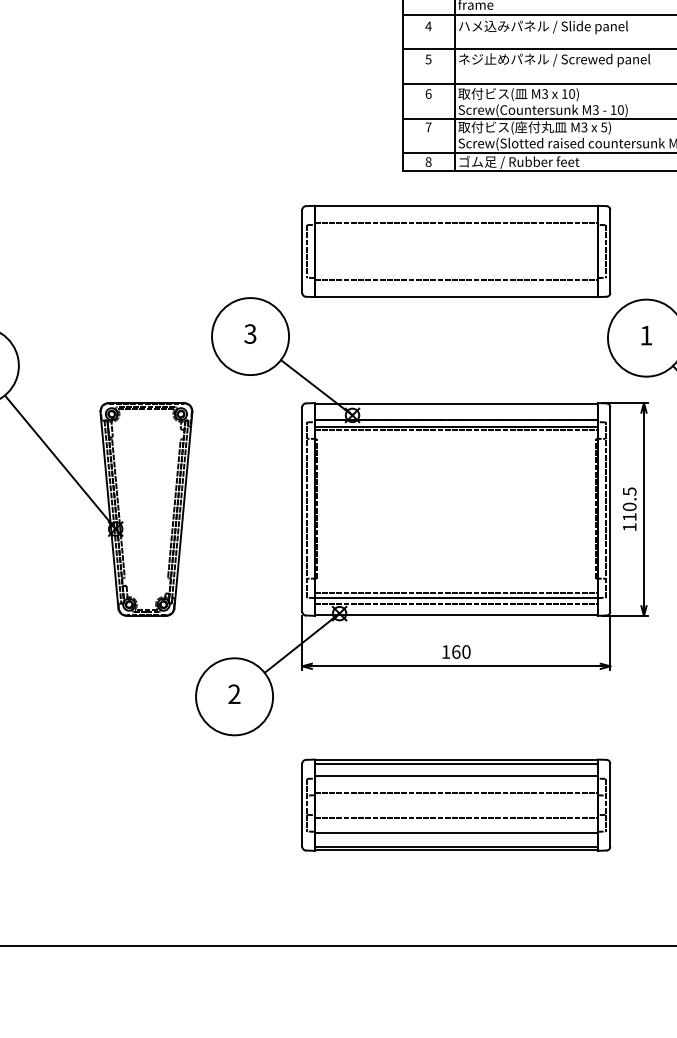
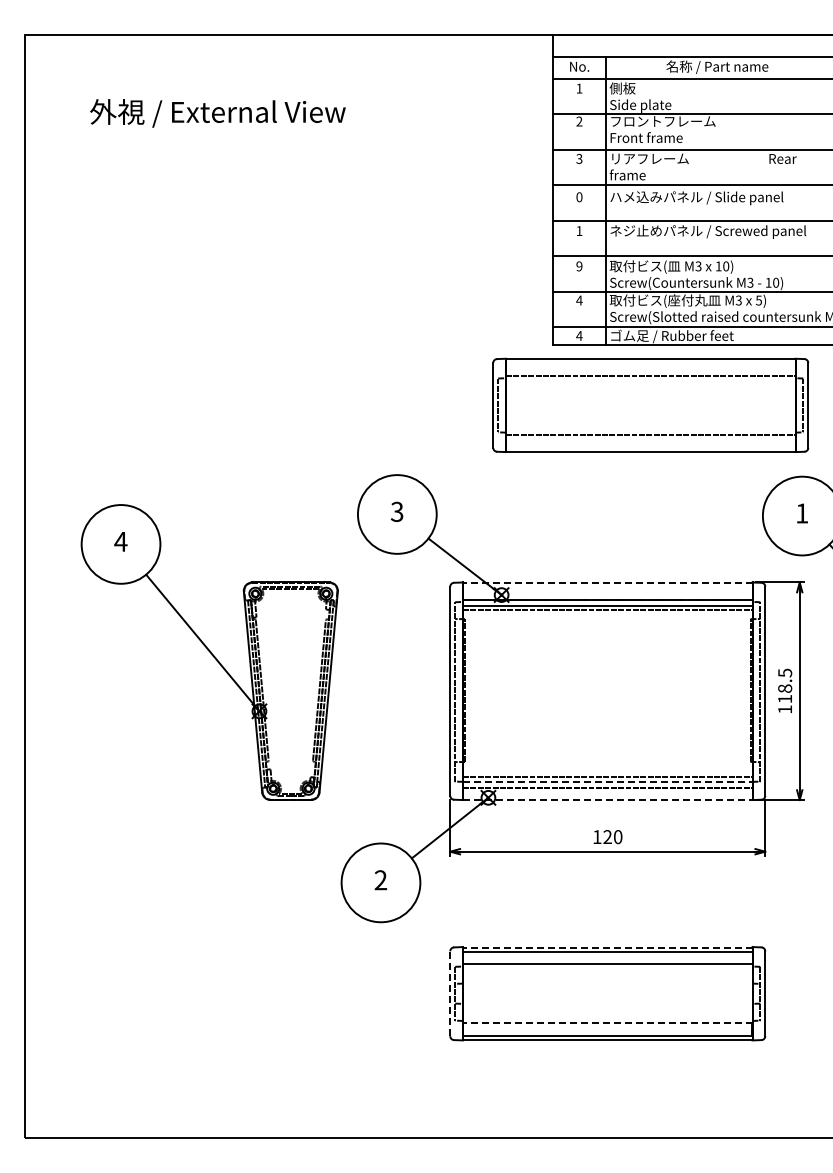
text: (428, 26) -> (579, 197), 4 -> 0
text: (428, 59) -> (579, 231), 5 -> 1
text: (428, 94) -> (579, 266), 6 -> 9
text: (428, 127) -> (579, 300), 7 -> 4
text: (428, 162) -> (579, 336), 8 -> 4
part: (456, 250) -> (650, 404), moved
line: (456, 403) -> (607, 582), solid -> dashed
text: (629, 506) -> (784, 688), 110.5 -> 118.5
line: (456, 597) -> (607, 781), solid -> dashed
line: (456, 615) -> (607, 799), solid -> dashed
text: (456, 652) -> (607, 837), 160 -> 120
line: (456, 759) -> (607, 947), solid -> dashed
line: (456, 792) -> (607, 980), removed
line: (302, 804) -> (450, 993), solid -> dashed
line: (456, 817) -> (607, 1006), removed
line: (456, 833) -> (607, 1022), solid -> dashed

